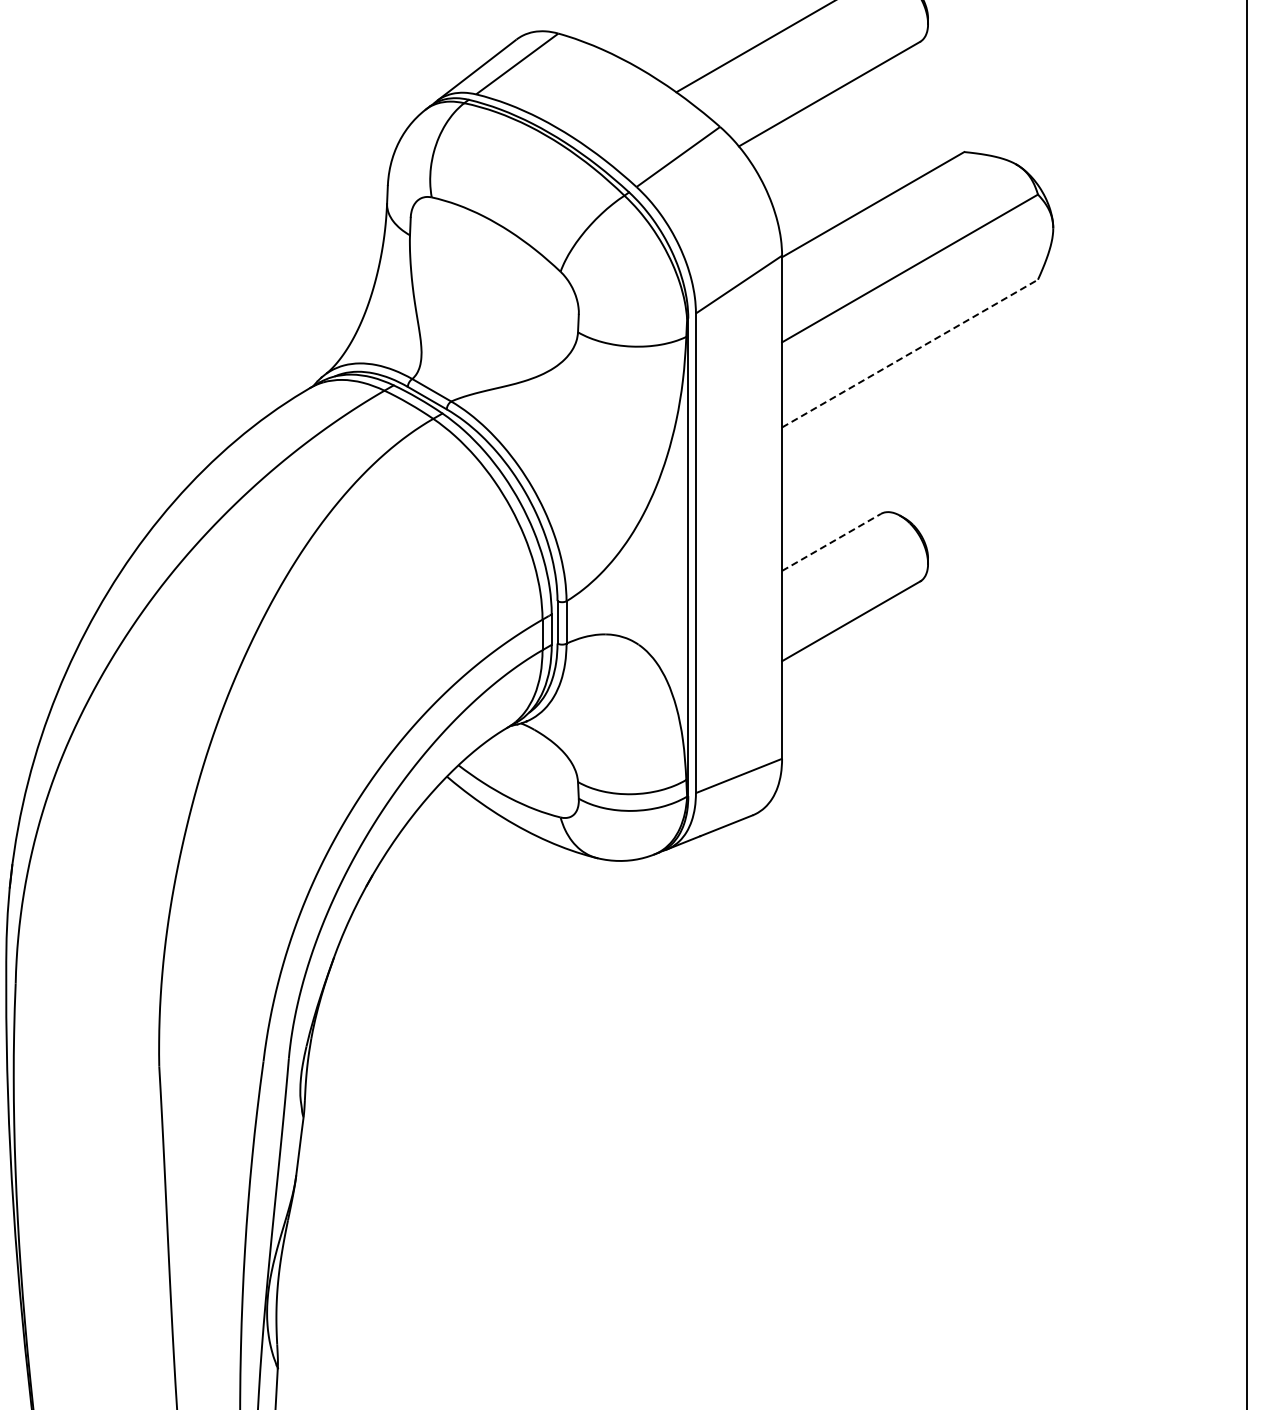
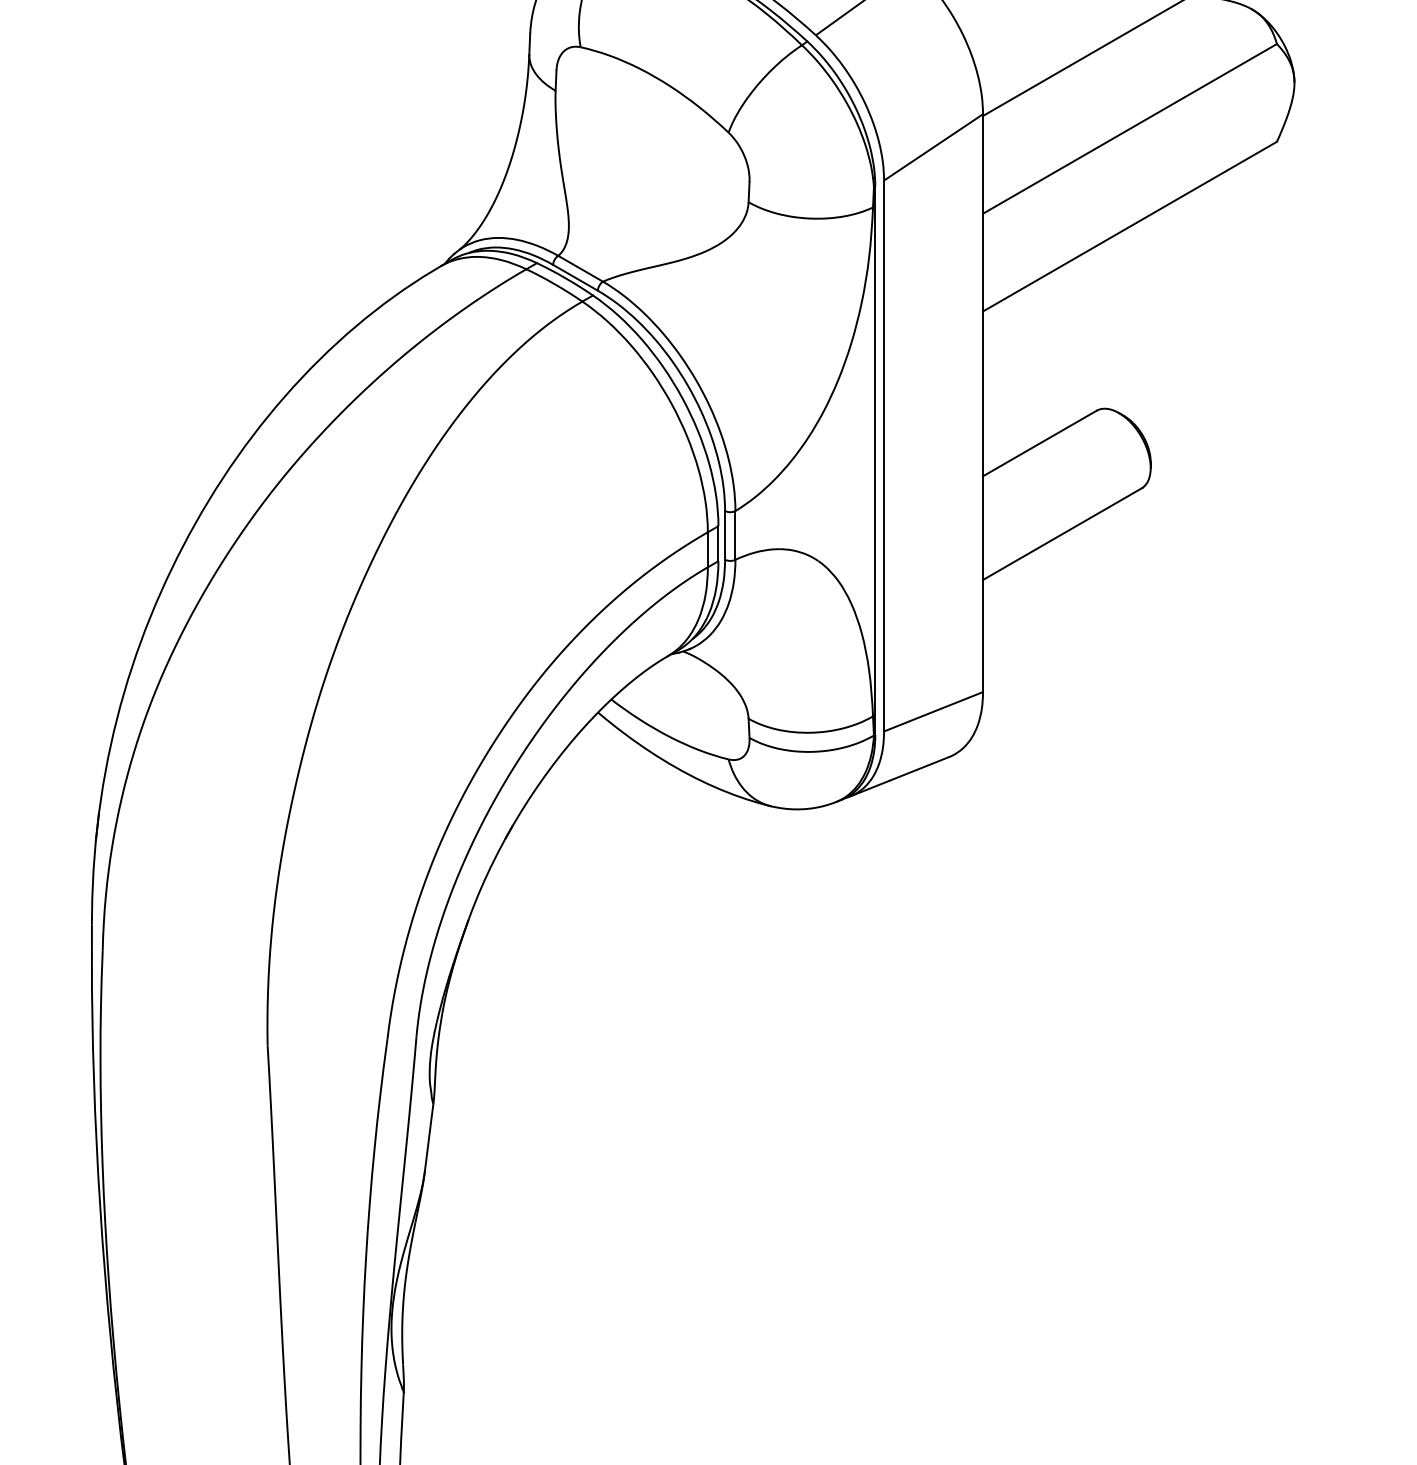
line: (910, 353) -> (1130, 226), dashed -> solid
line: (831, 542) -> (1039, 443), dashed -> solid

